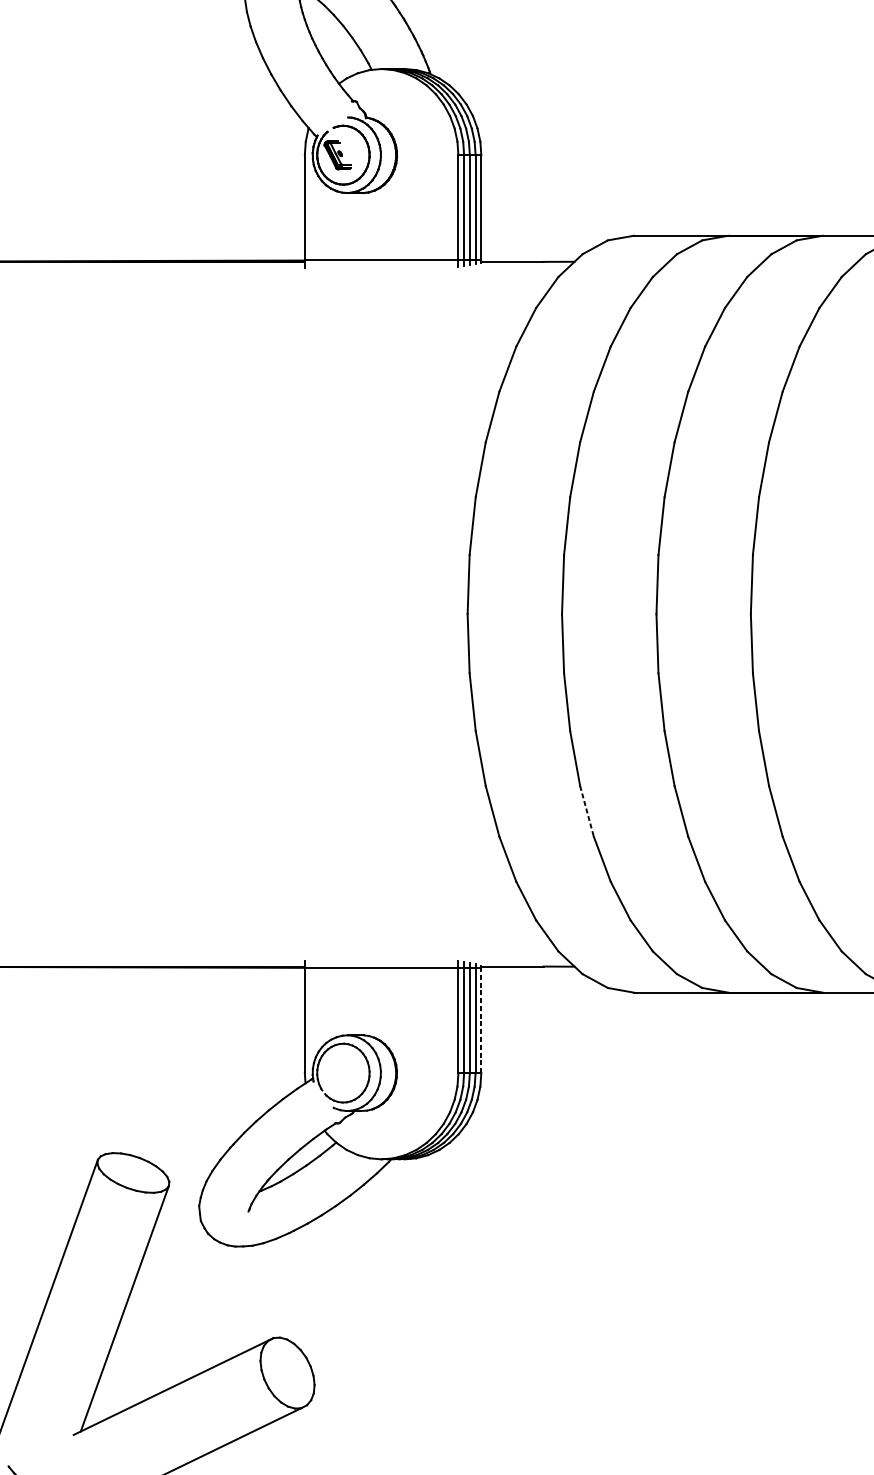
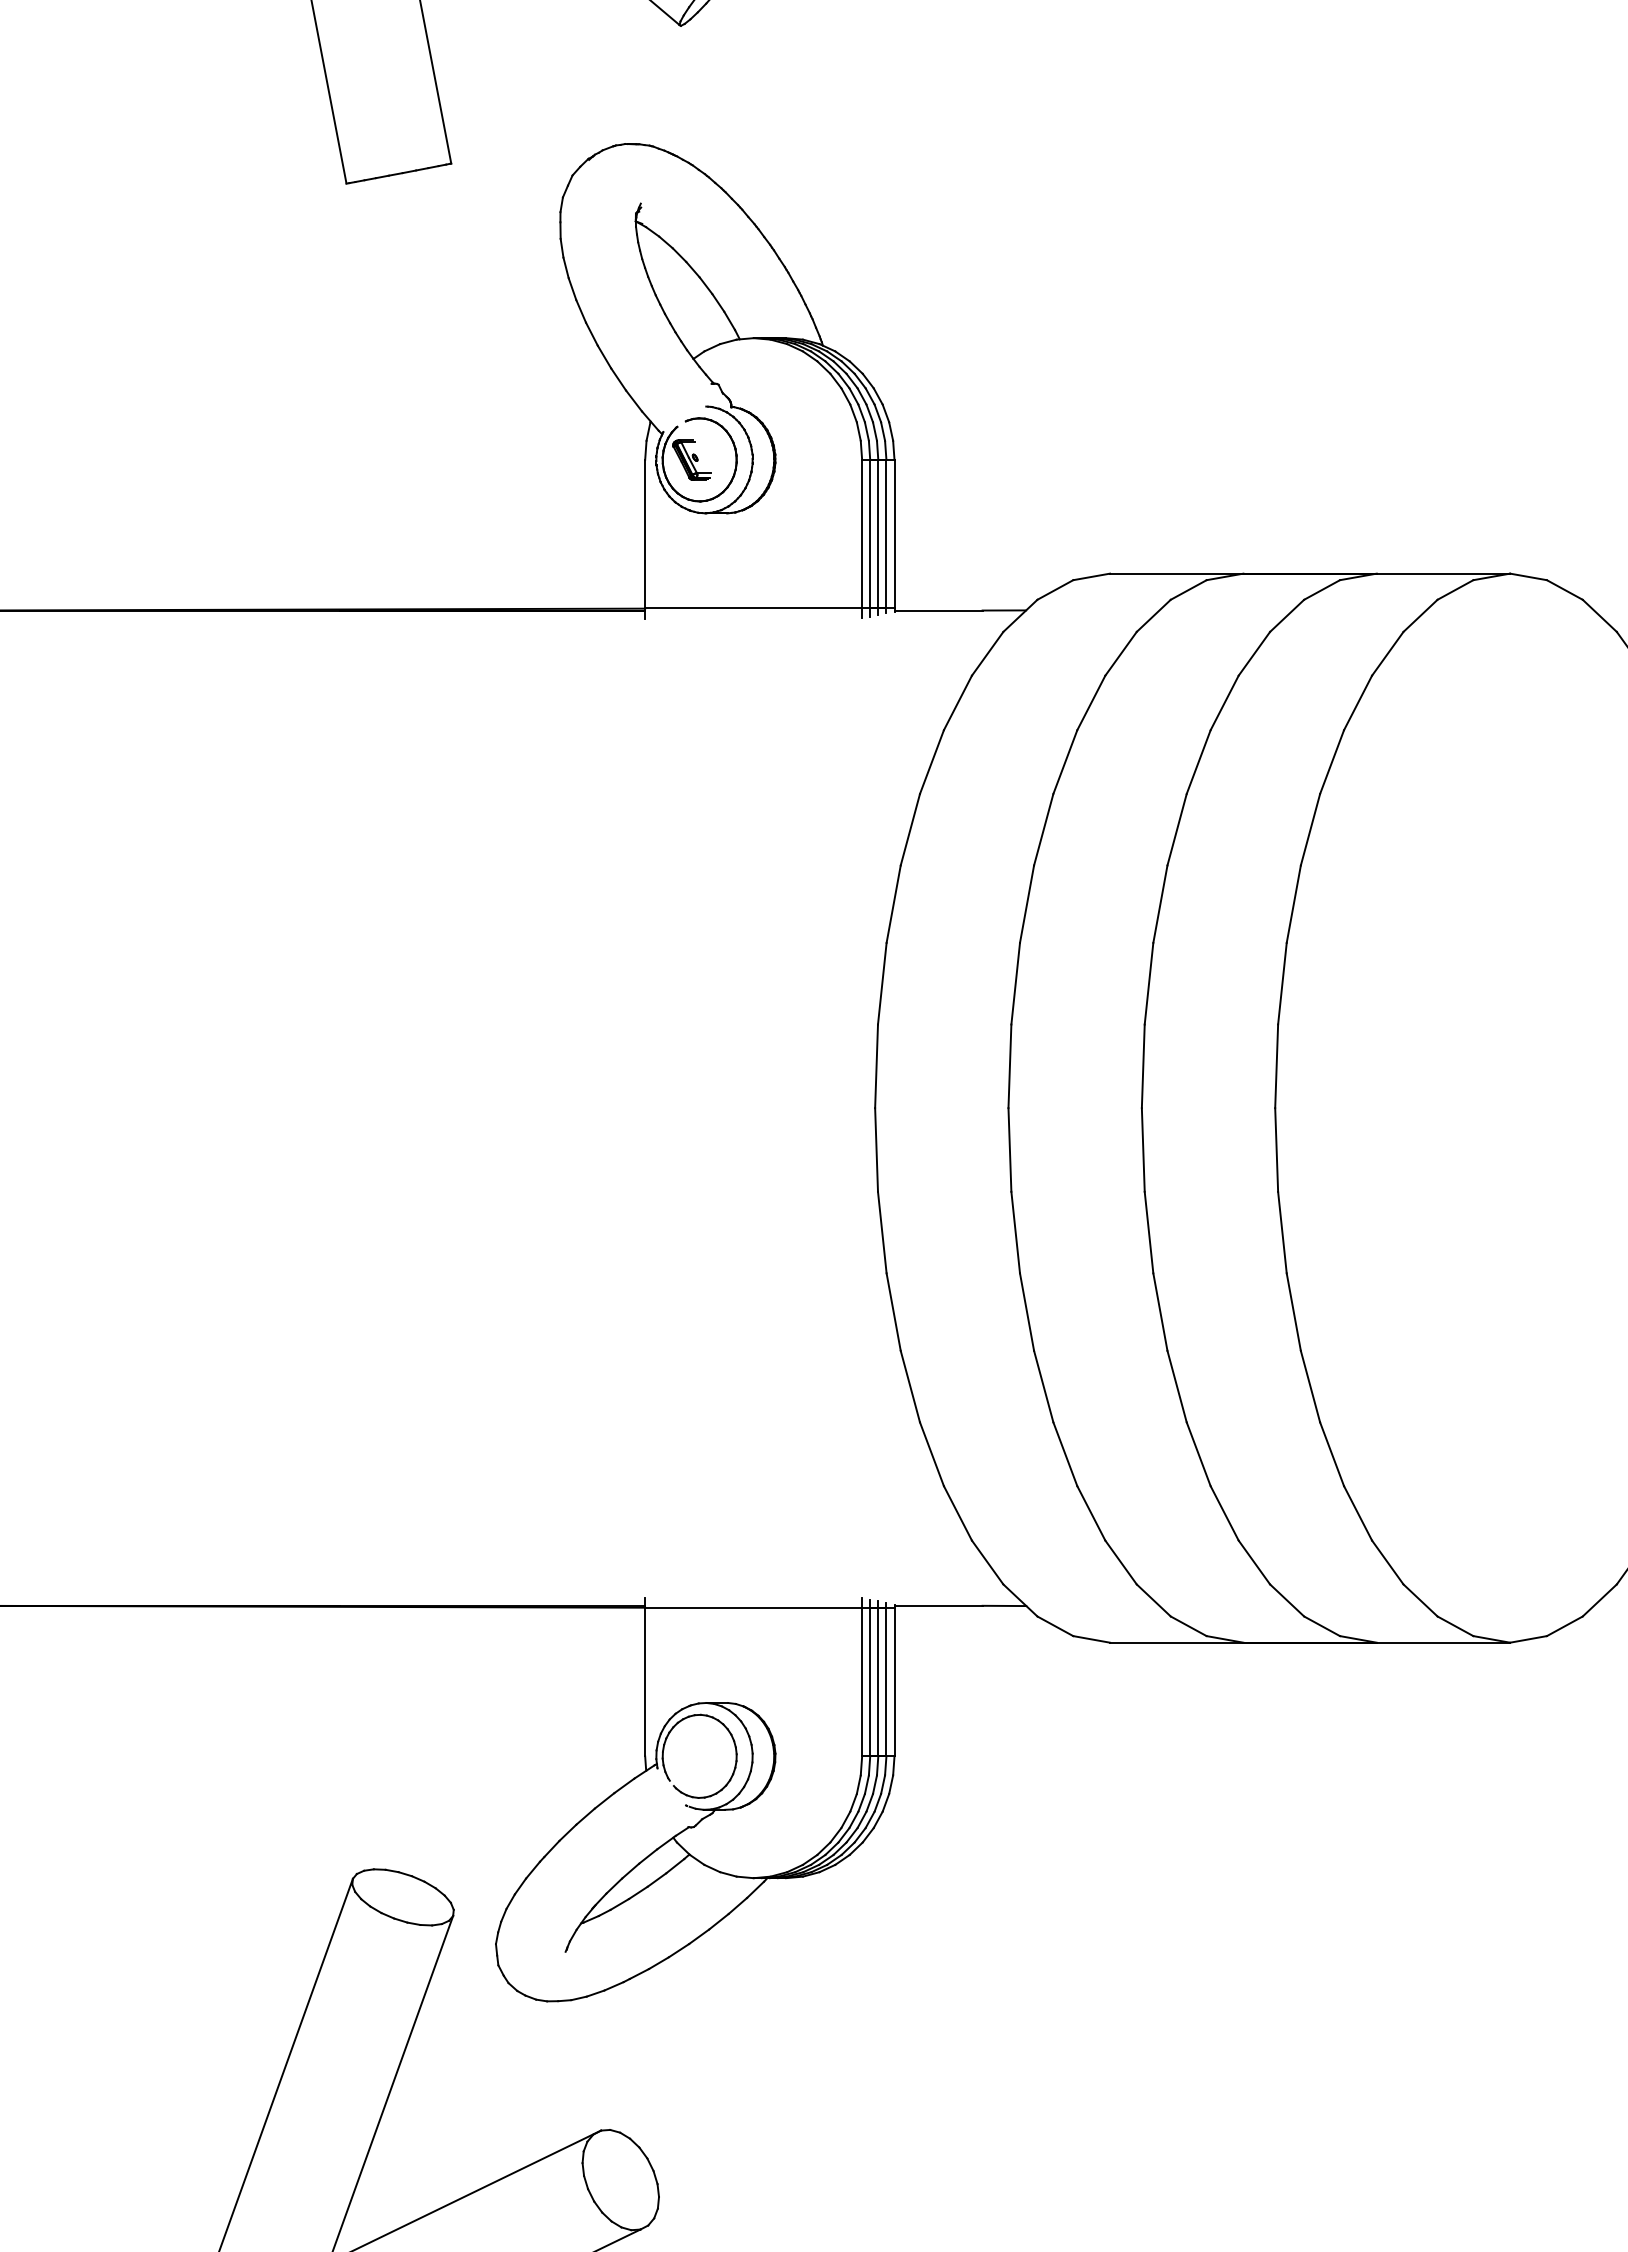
line: (586, 811) -> (1043, 1387), dashed -> solid
line: (481, 1020) -> (894, 1681), dashed -> solid

